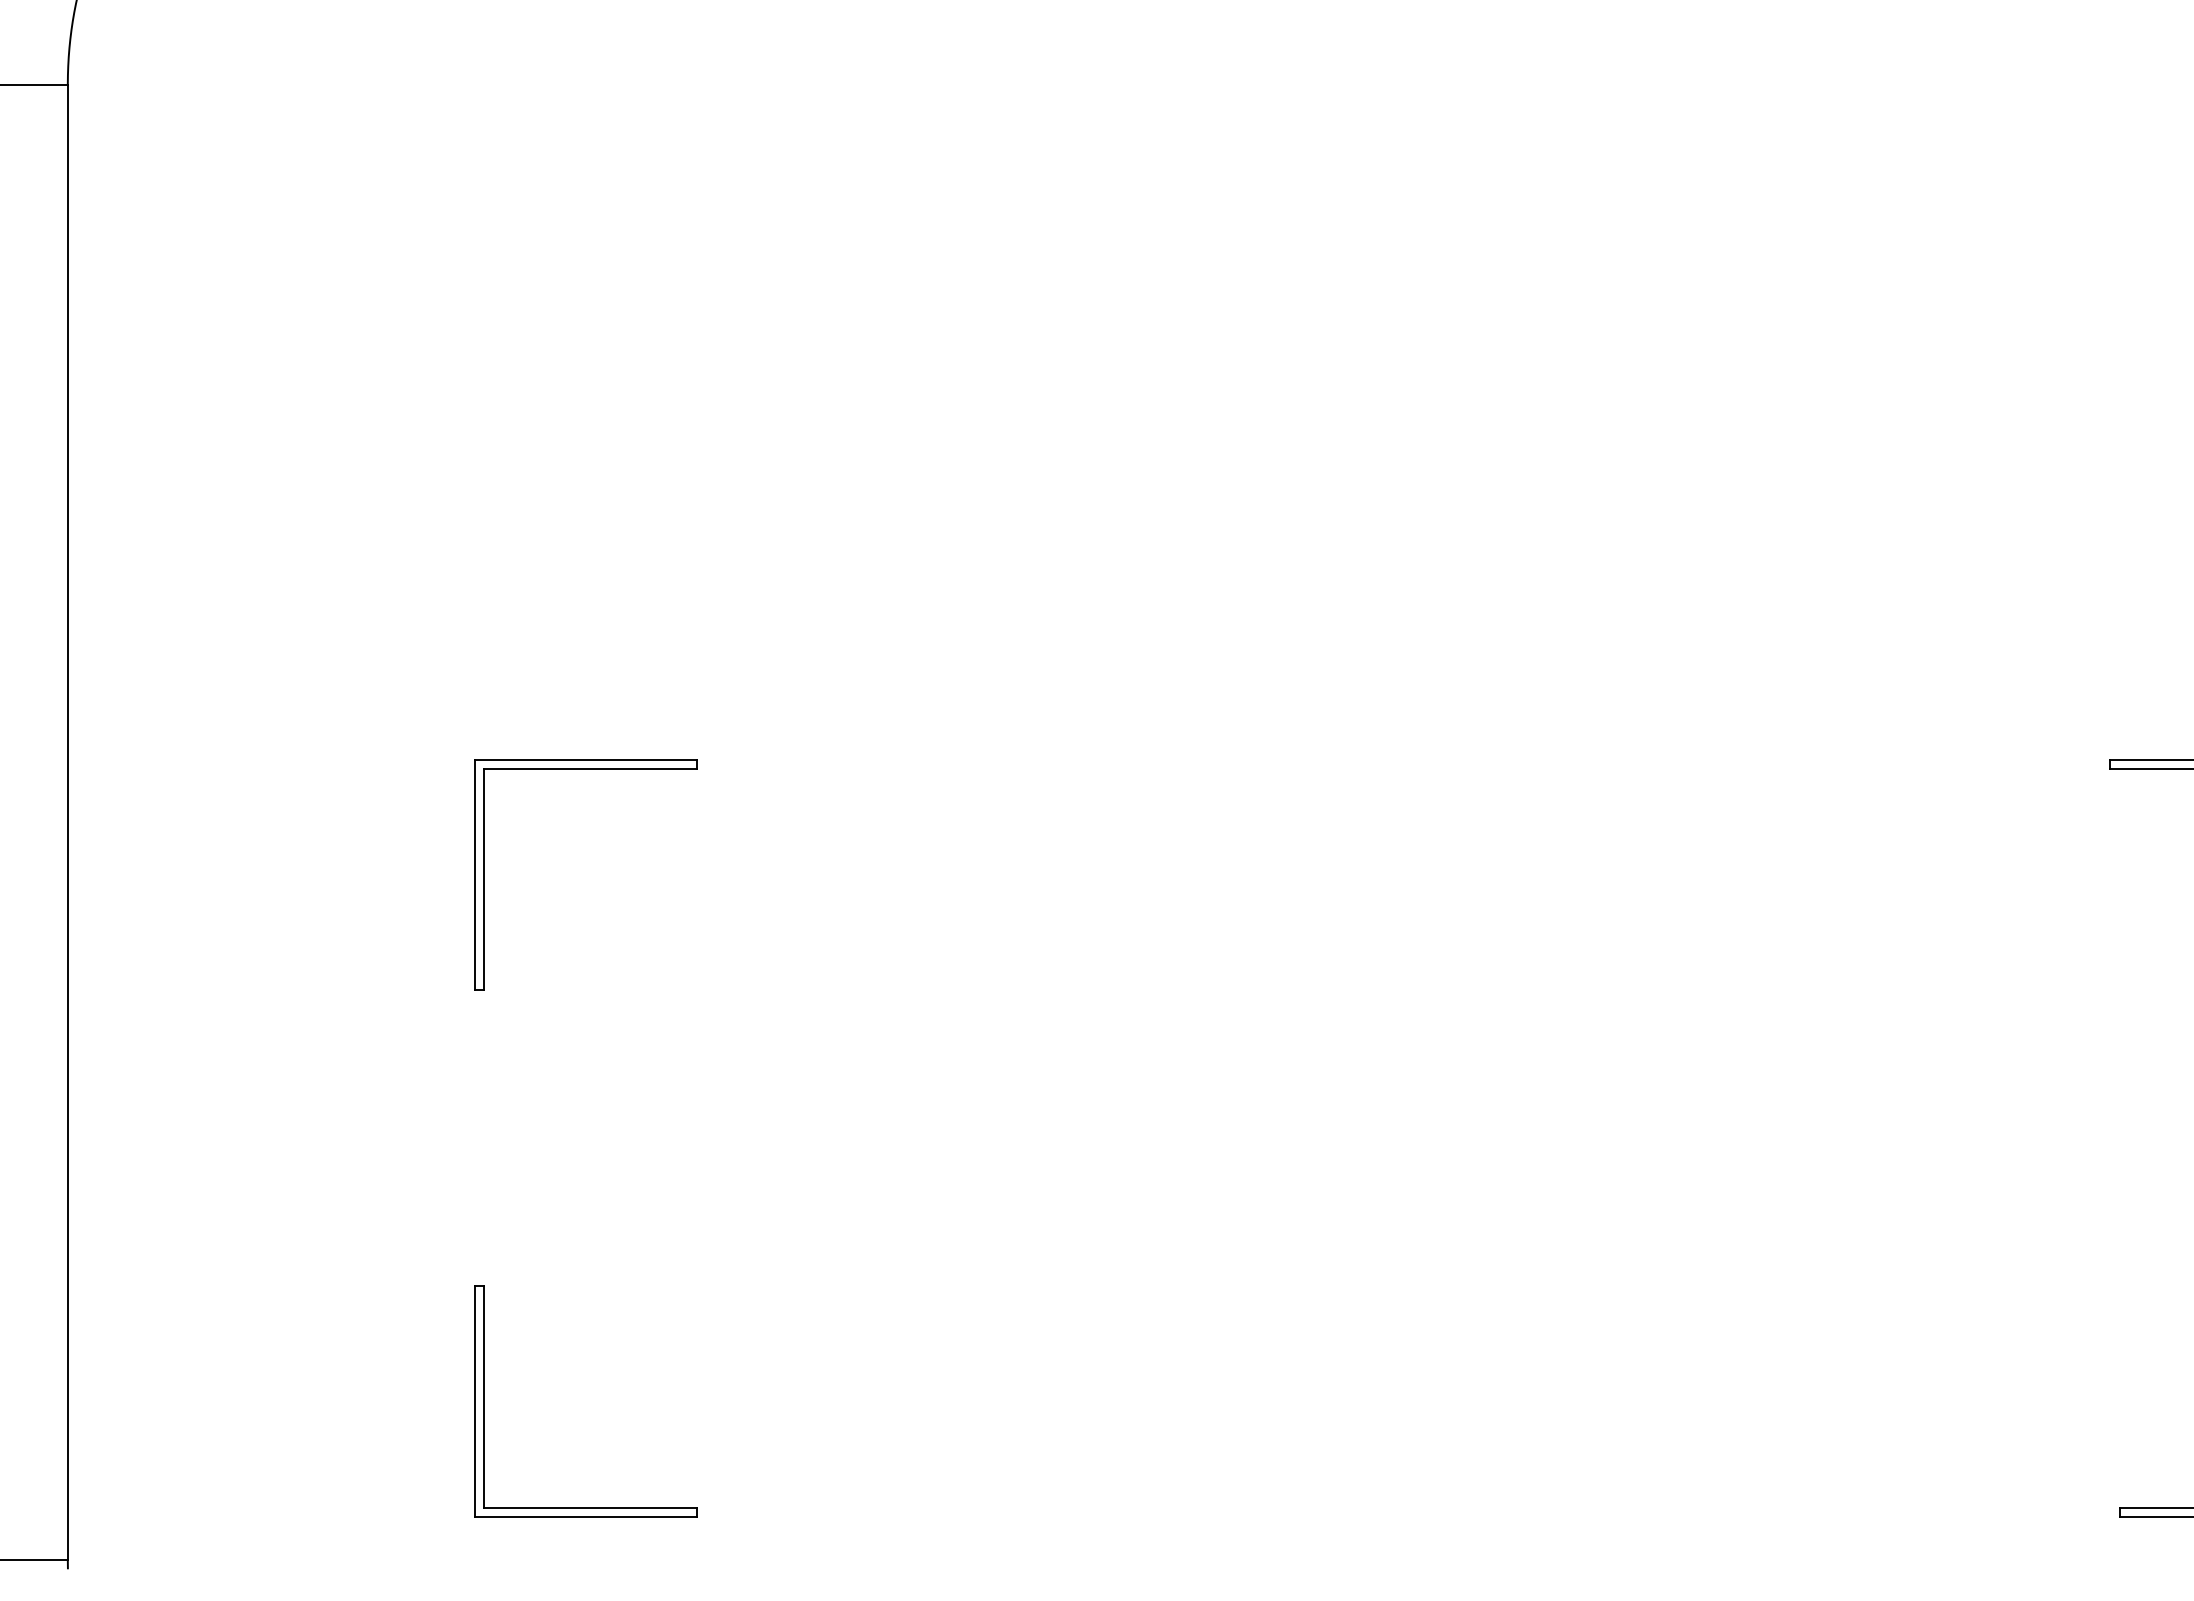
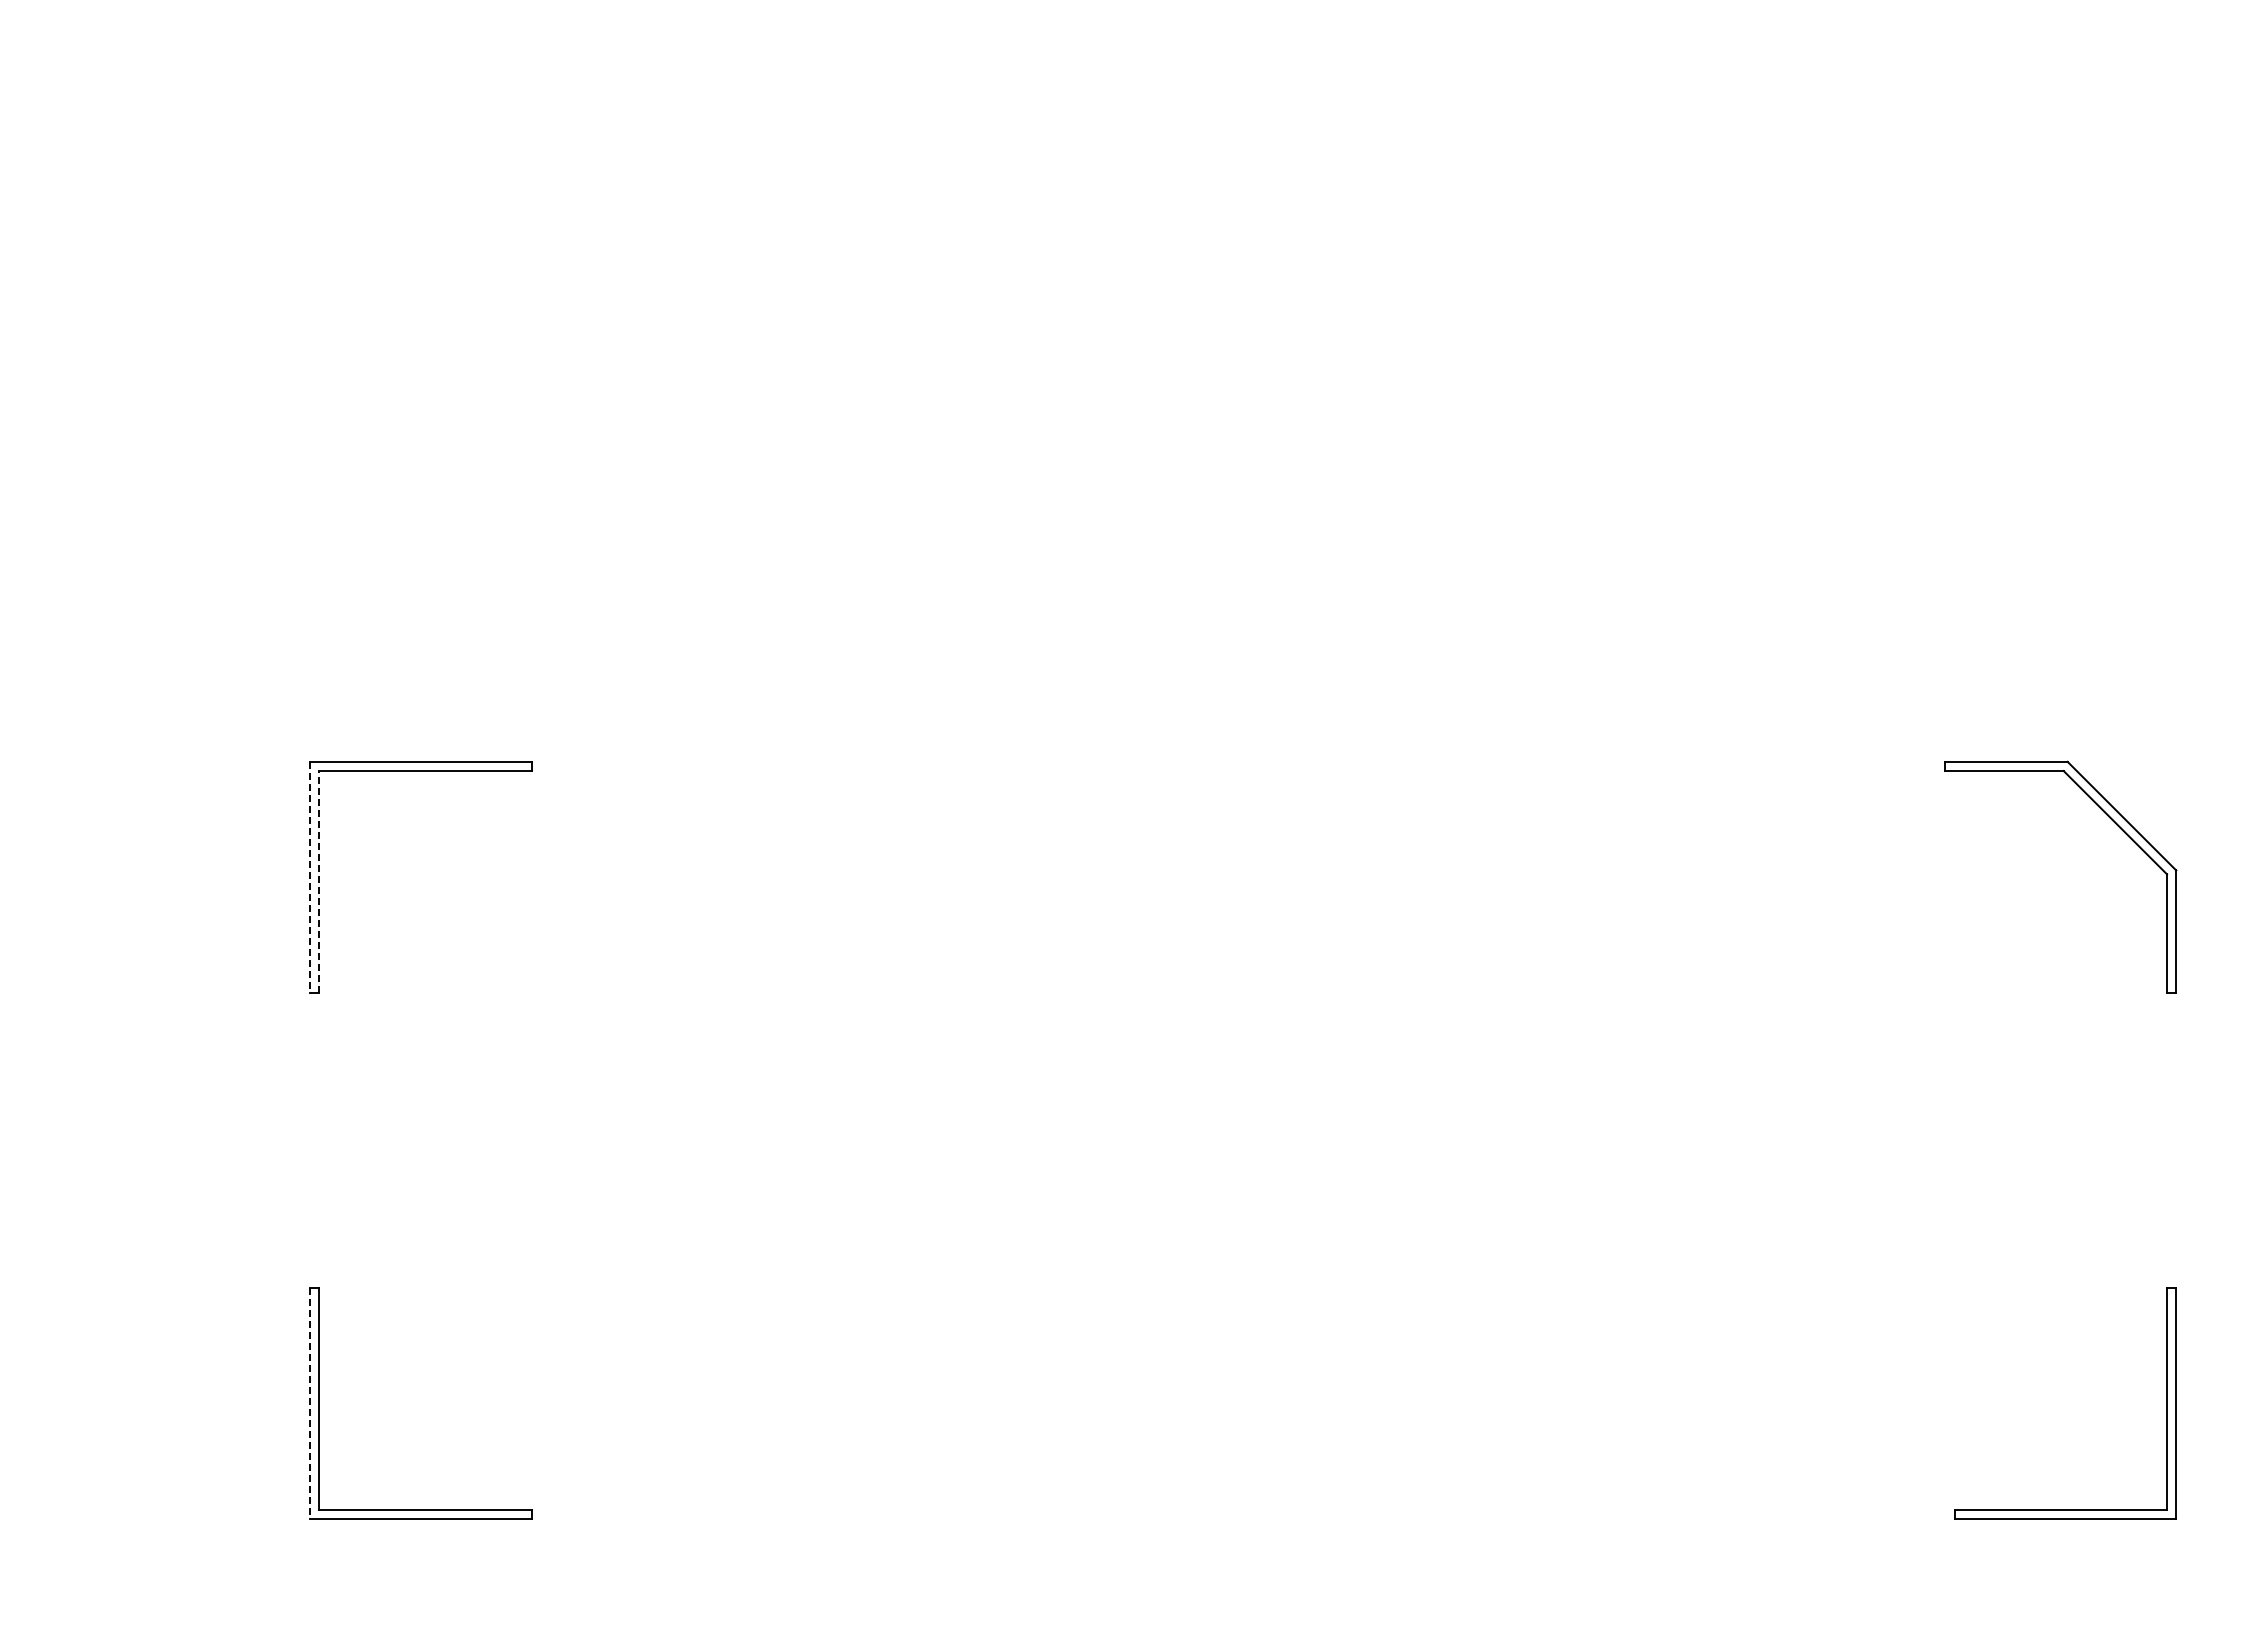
line: (475, 875) -> (310, 877), solid -> dashed
line: (484, 879) -> (319, 881), solid -> dashed
line: (475, 1402) -> (310, 1404), solid -> dashed

